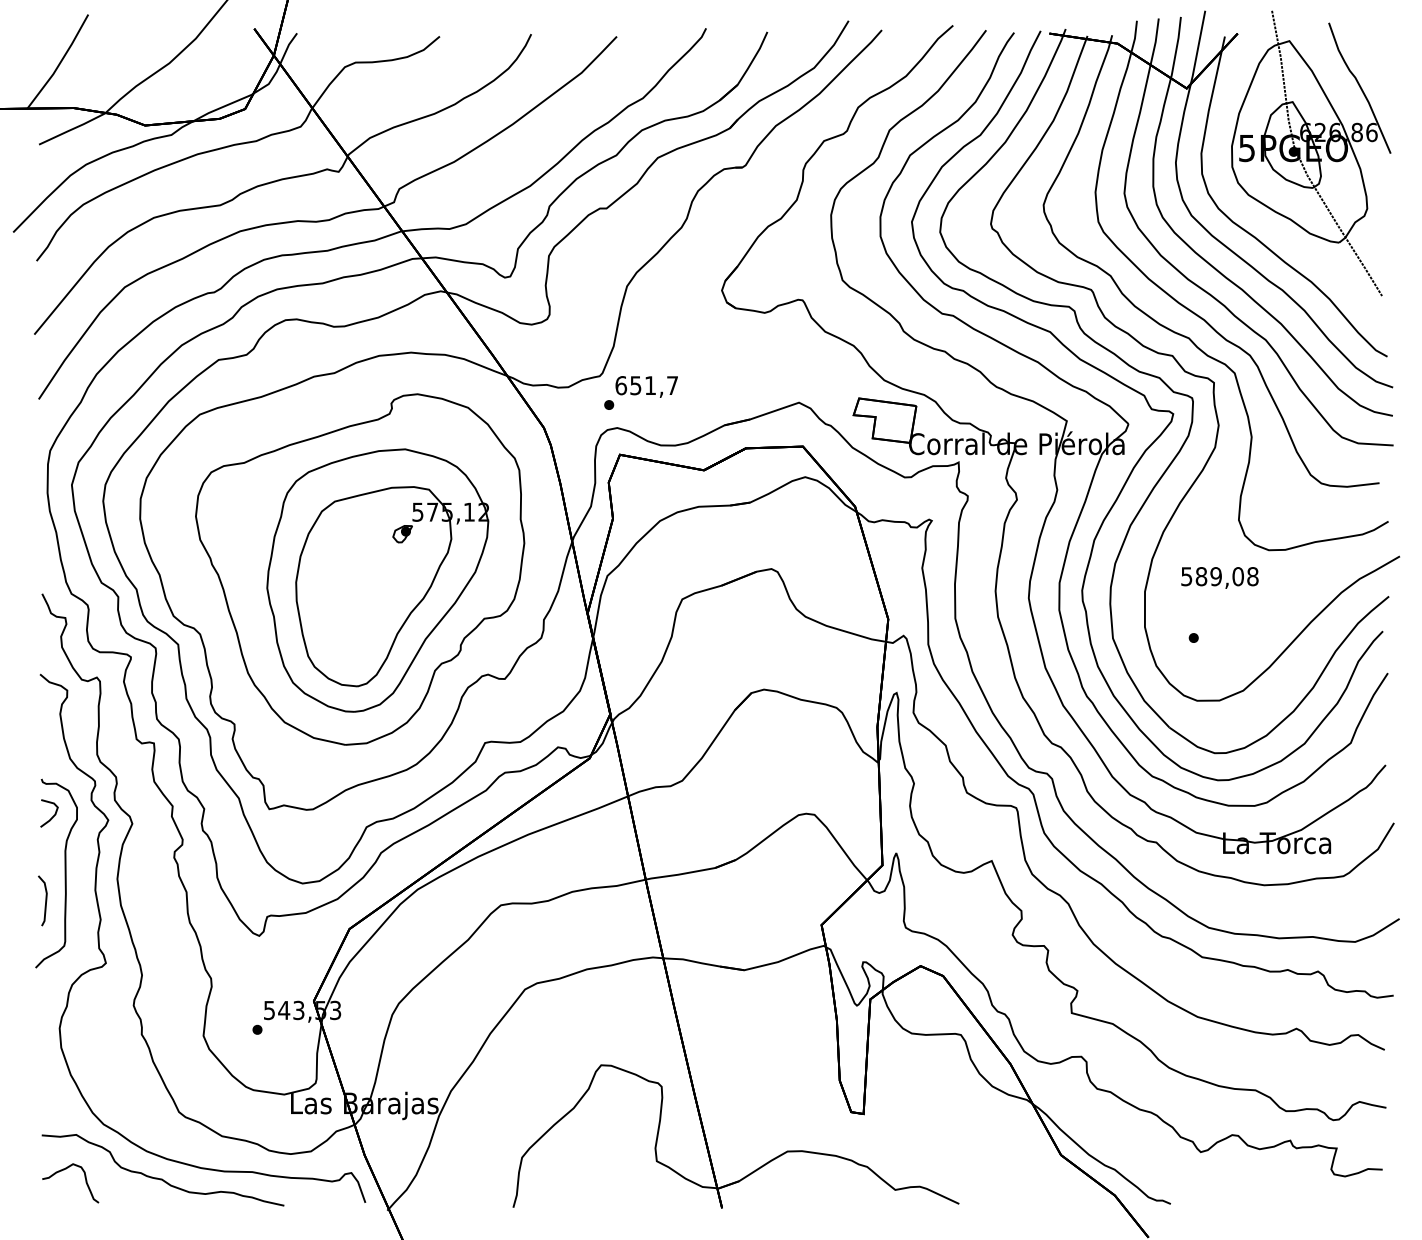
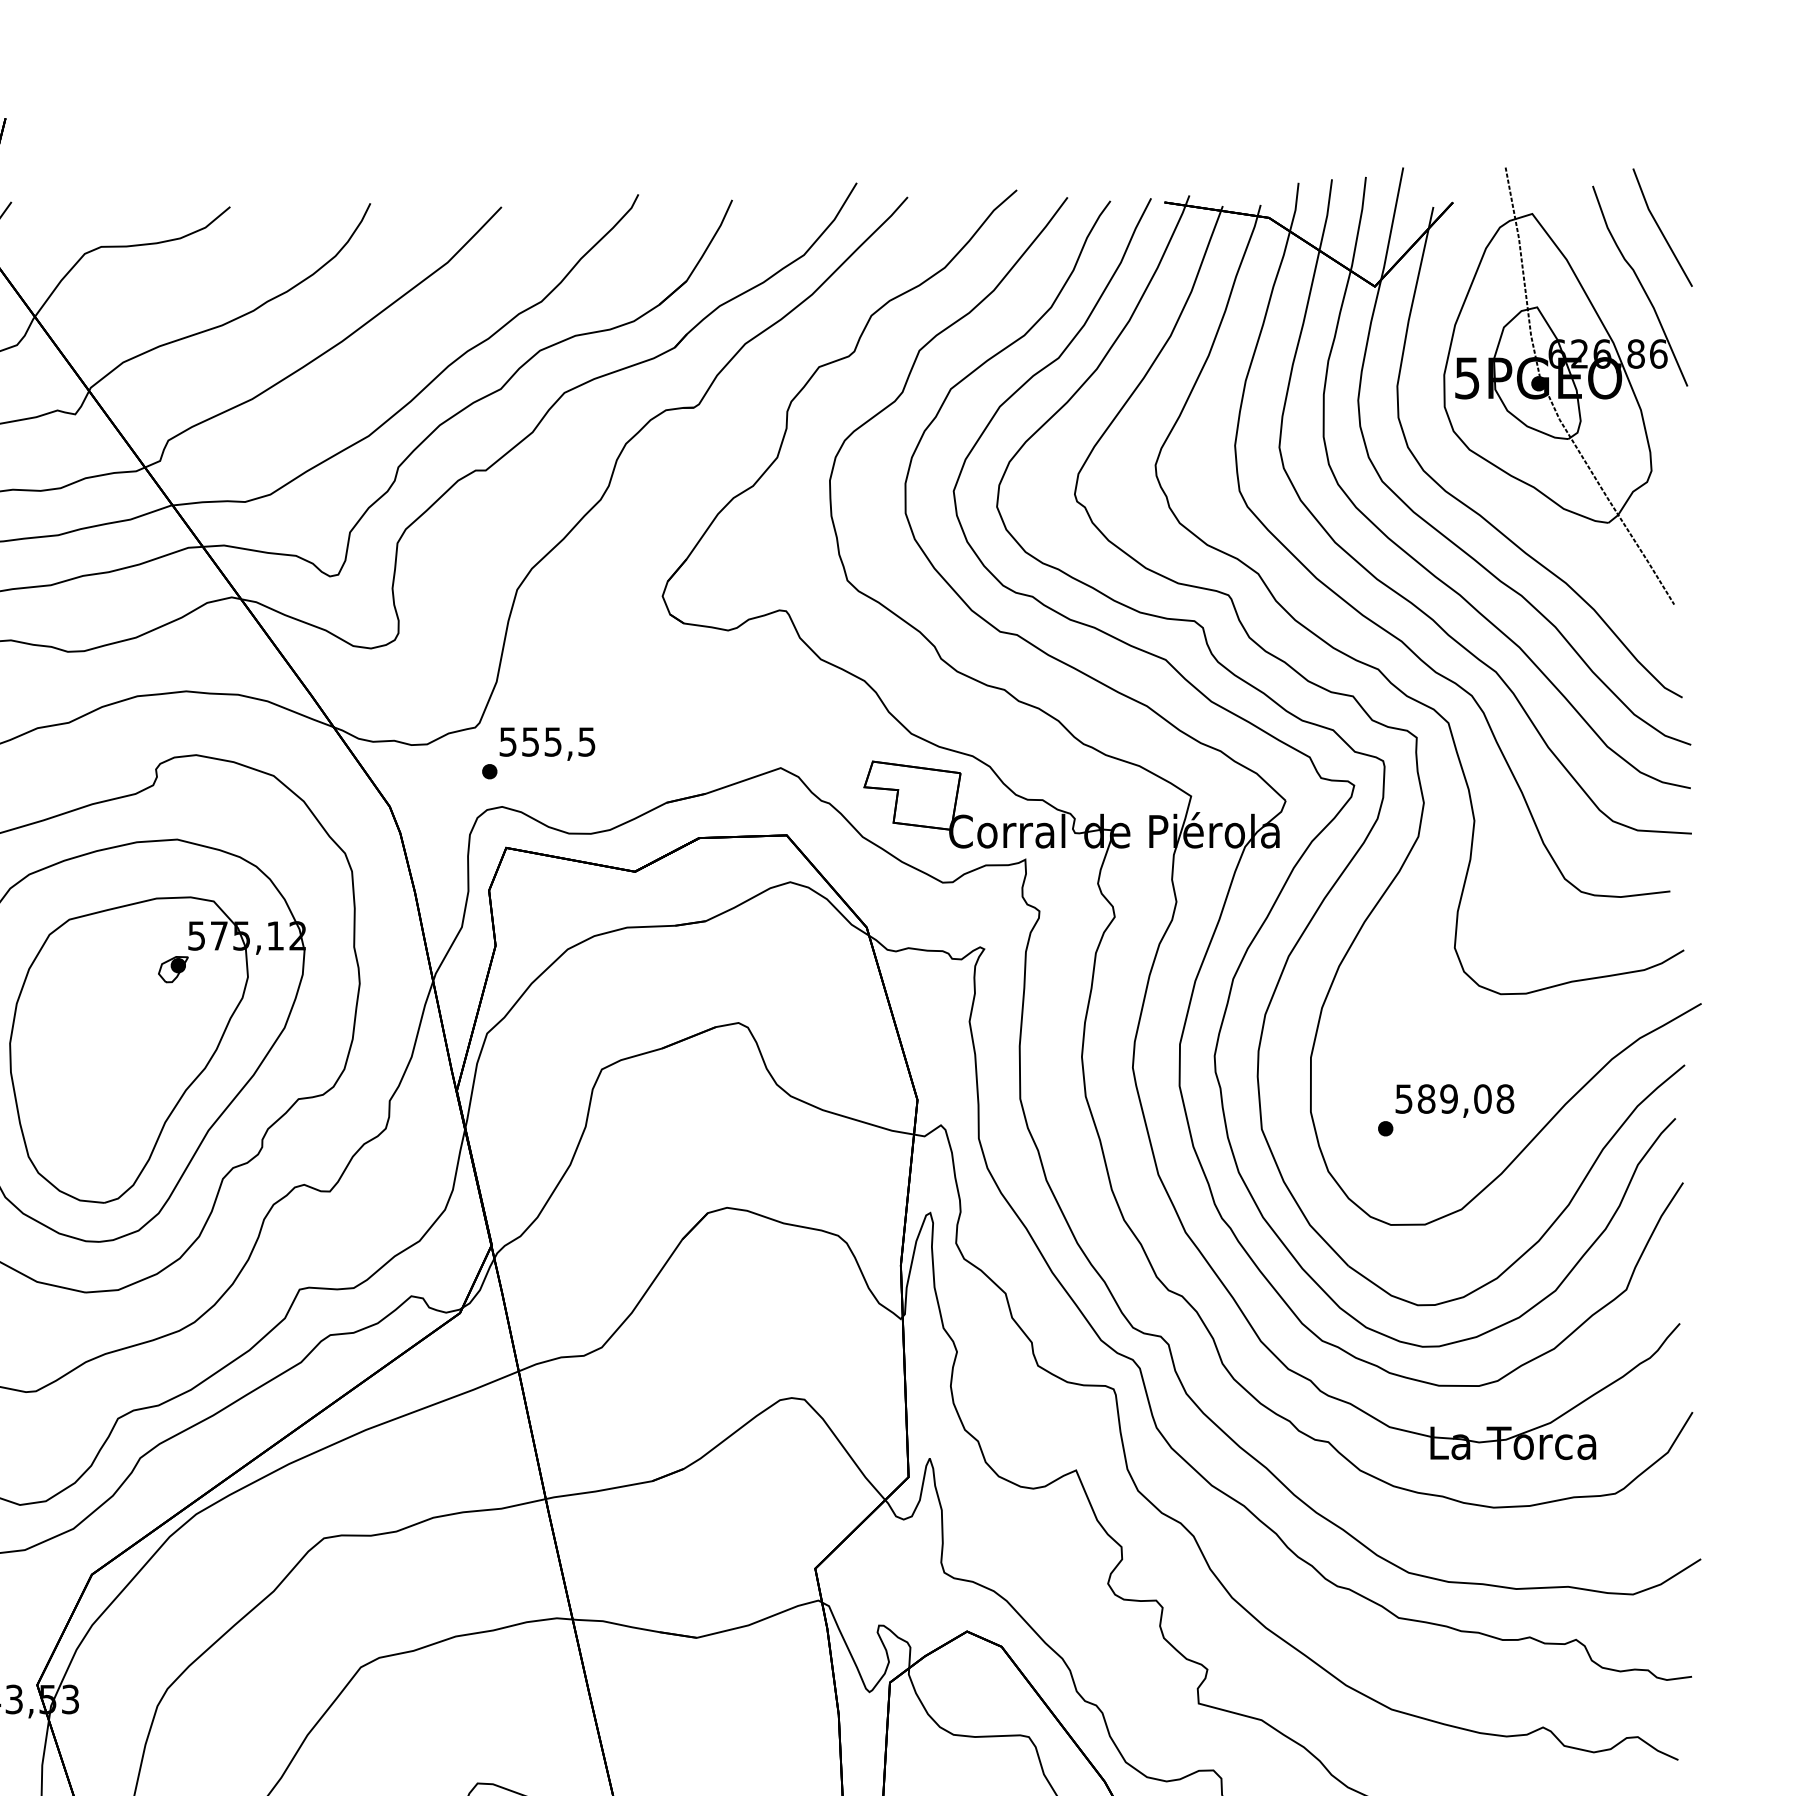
line: (1373, 50) -> (1661, 228), added
text: (646, 385) -> (546, 741), 651,7 -> 555,5
text: (1219, 577) -> (1454, 1100), moved

